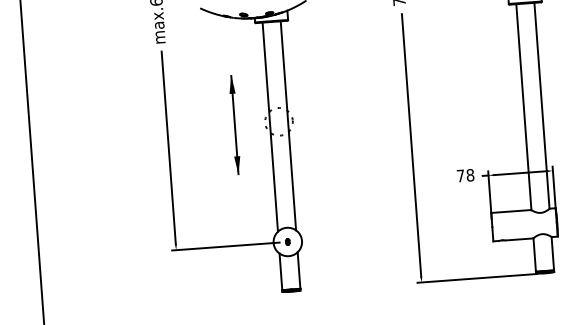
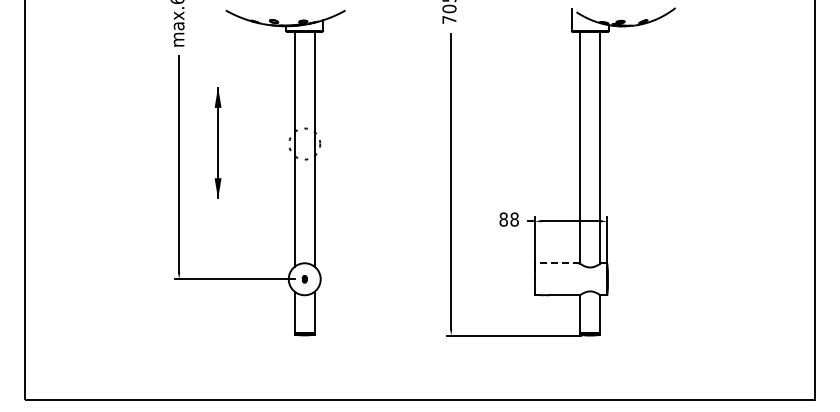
part: (234, 124) -> (217, 142), moved
text: (460, 175) -> (503, 219), 78 -> 88
line: (510, 211) -> (556, 263), solid -> dashed

